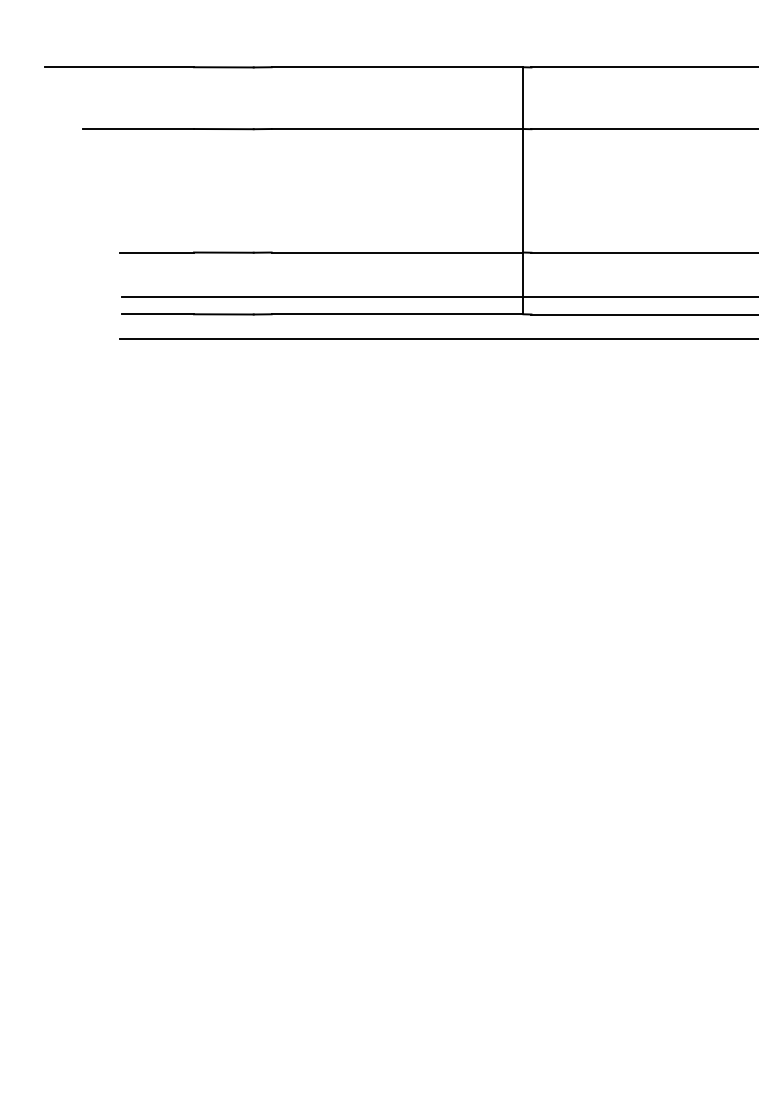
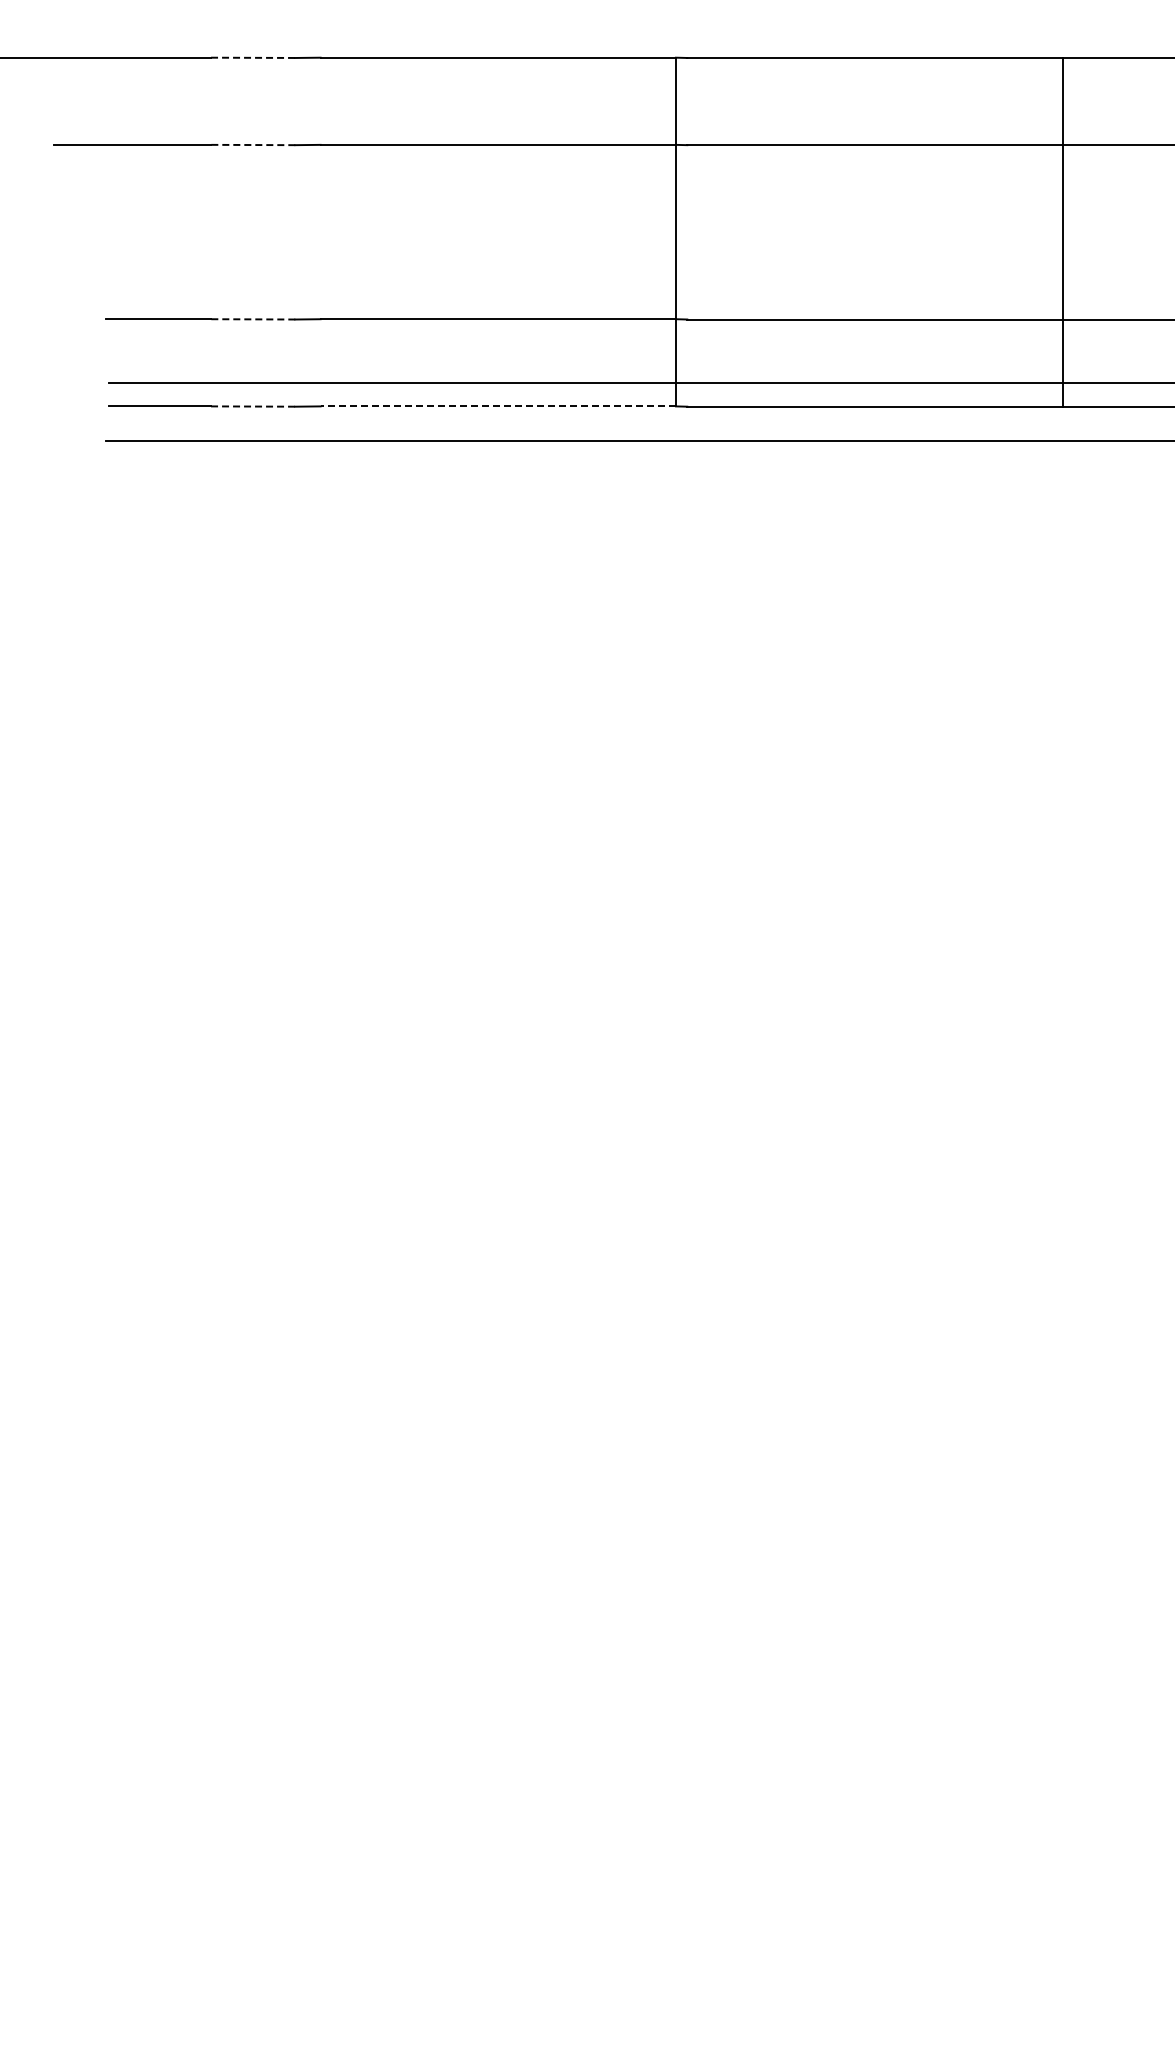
line: (224, 67) -> (253, 57), solid -> dashed
line: (223, 129) -> (252, 145), solid -> dashed
line: (223, 252) -> (252, 319), solid -> dashed
line: (224, 314) -> (253, 406), solid -> dashed
line: (397, 314) -> (498, 406), solid -> dashed

